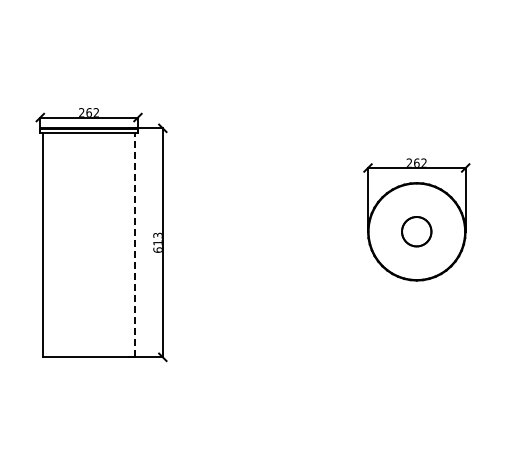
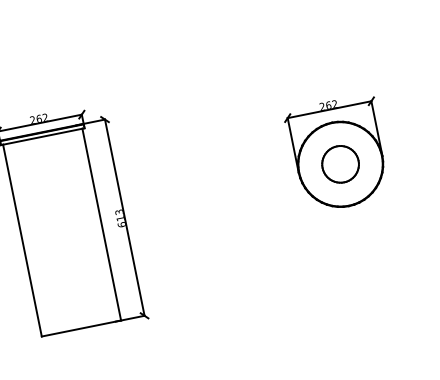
part: (416, 231) -> (340, 164), size x1.43
line: (135, 245) -> (101, 224), dashed -> solid

